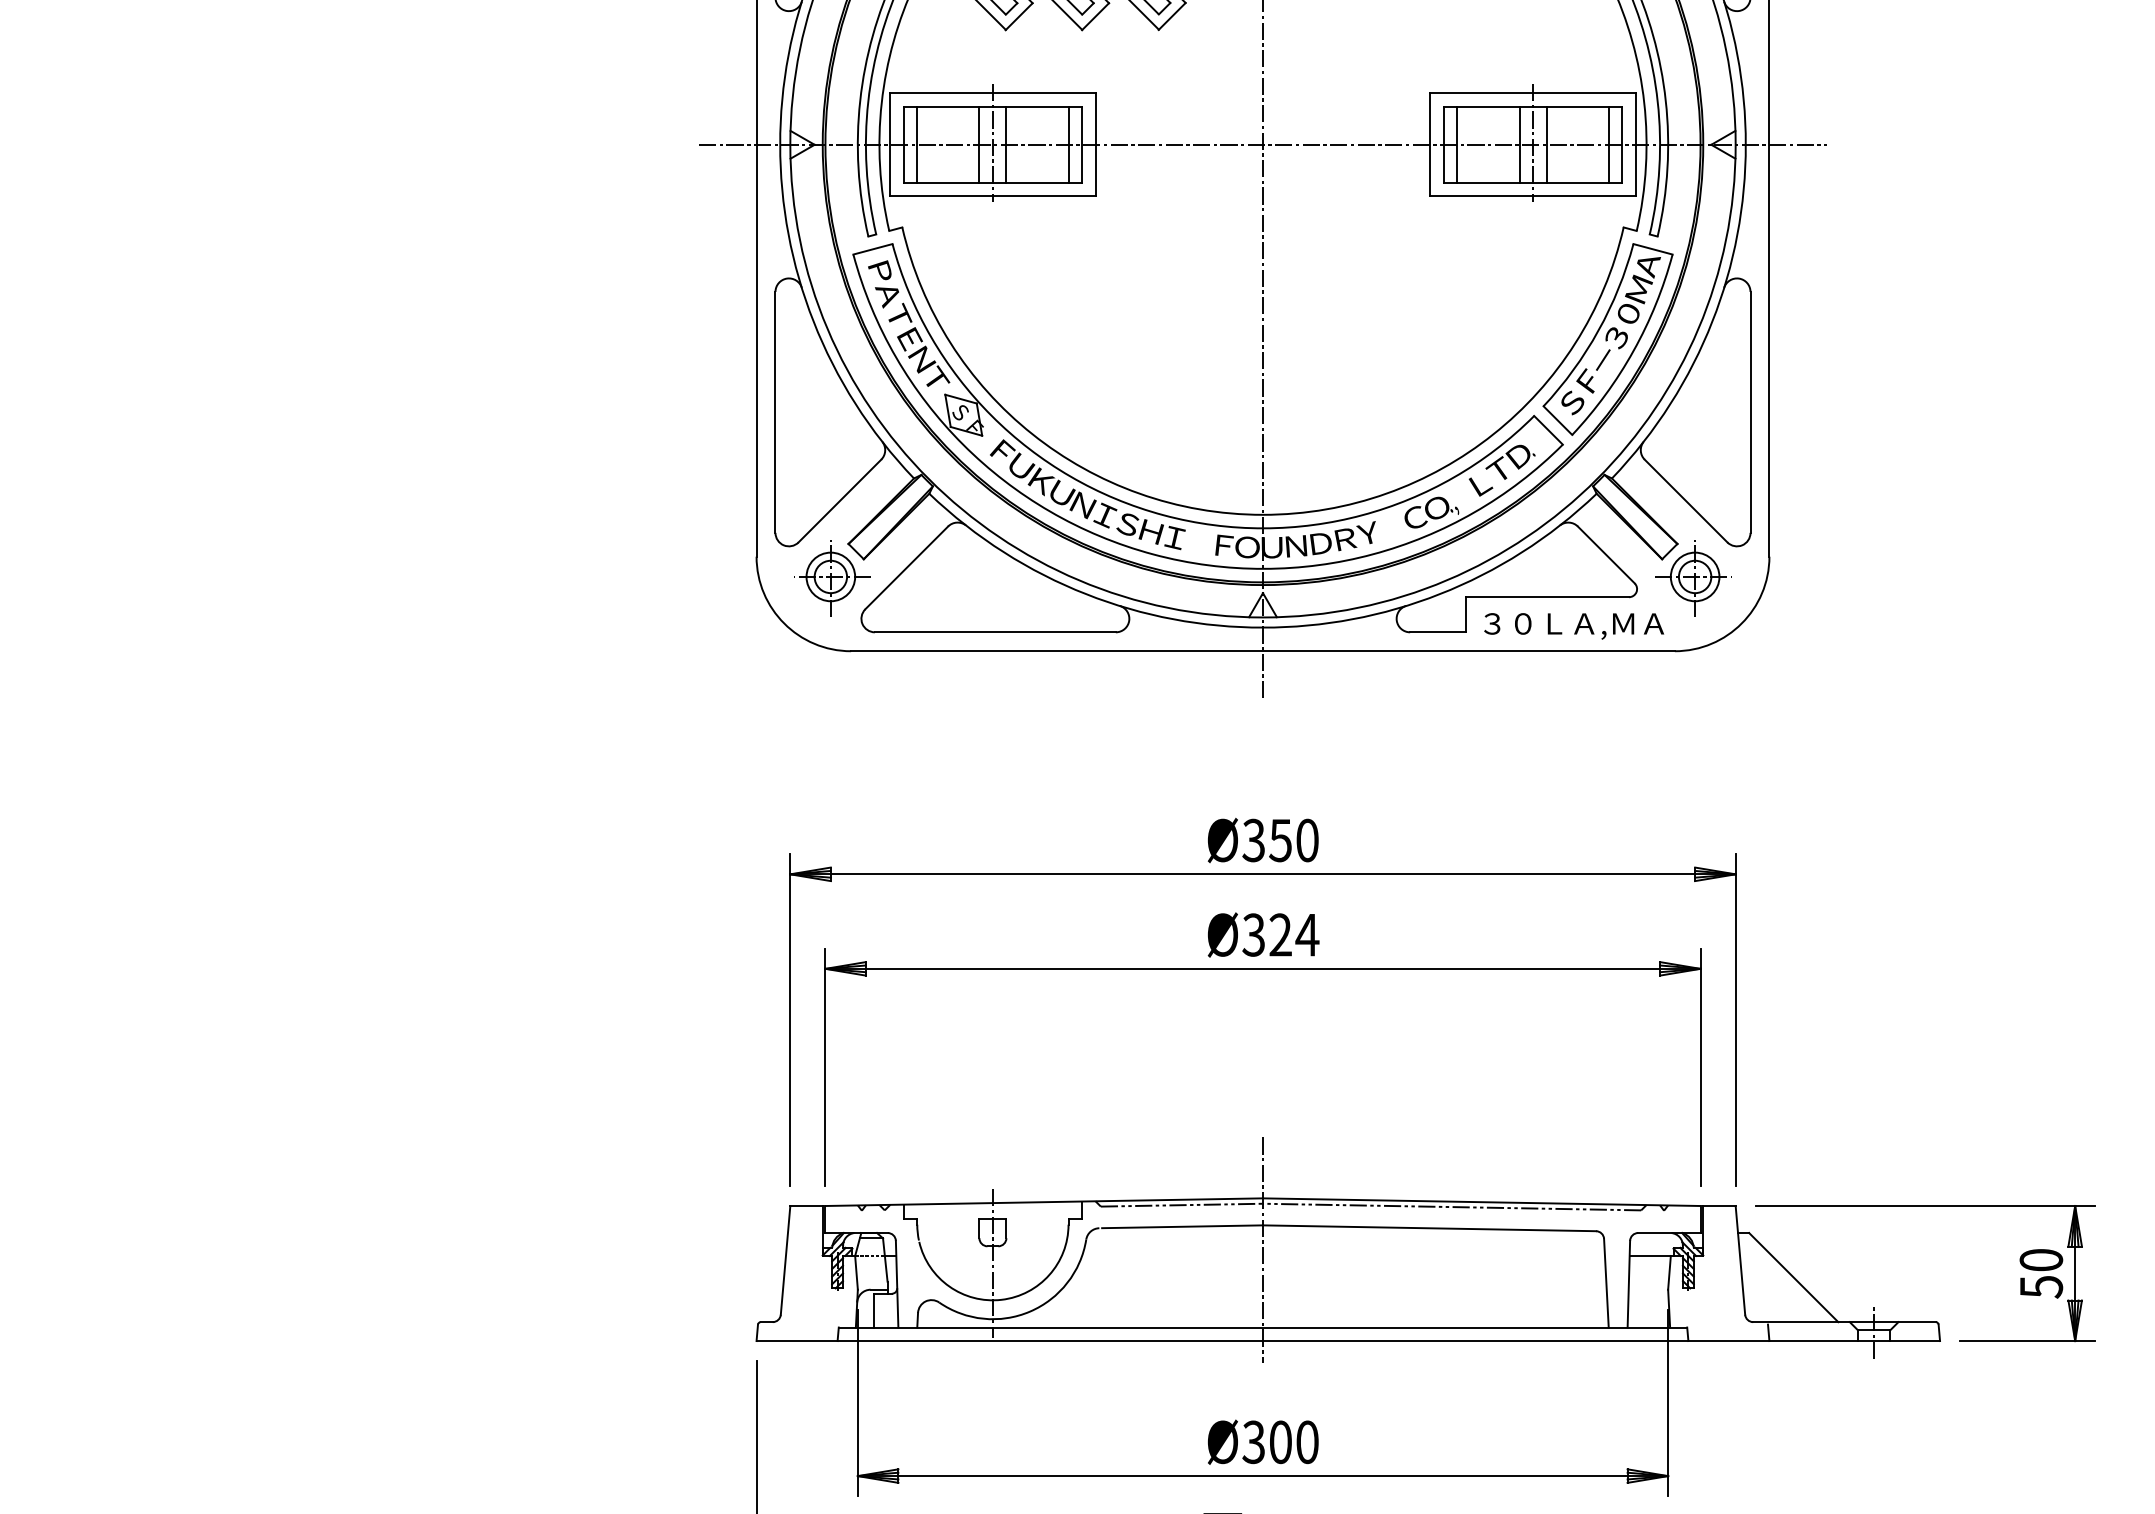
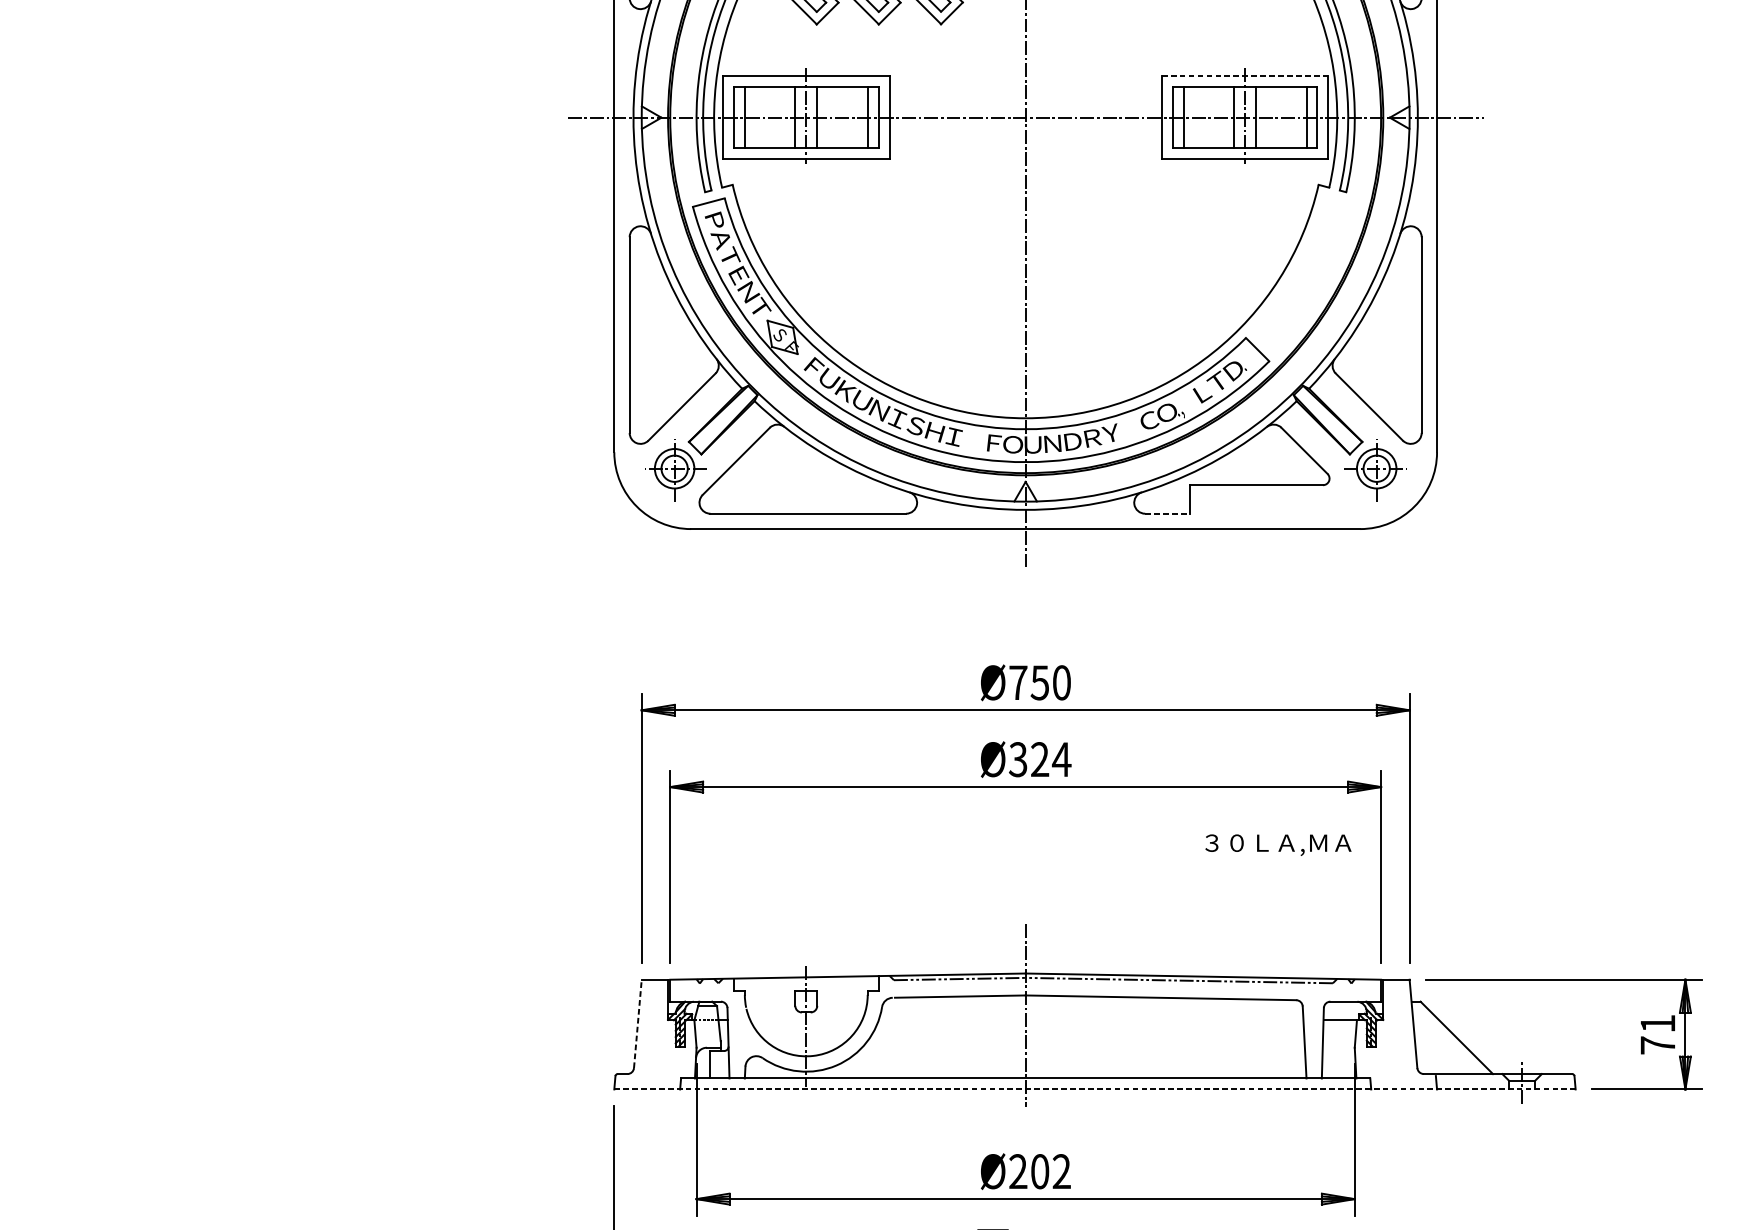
line: (1533, 93) -> (1245, 76), solid -> dashed
part: (1607, 339) -> (1305, 275), removed
text: (1574, 626) -> (1278, 845), moved
line: (1437, 632) -> (1167, 513), solid -> dashed
text: (1253, 840) -> (1017, 682), Ø350 -> Ø750
line: (785, 1260) -> (637, 1023), solid -> dashed
text: (2041, 1273) -> (1658, 1034), 50 -> 71
line: (1348, 1341) -> (1095, 1089), solid -> dashed
text: (1280, 1442) -> (1039, 1171), Ø300 -> Ø202

